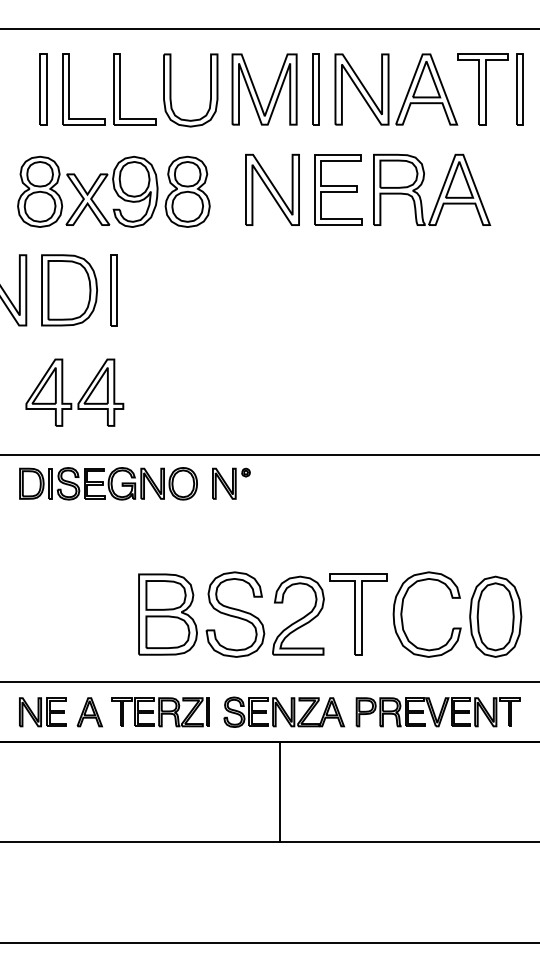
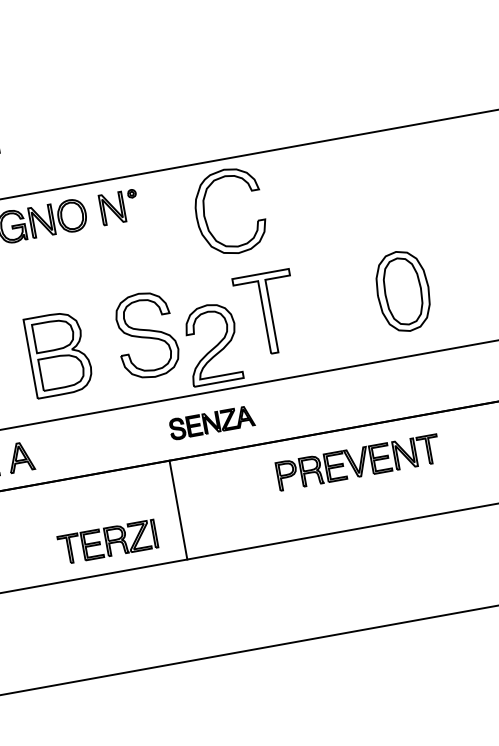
part: (167, 614) -> (58, 354), moved
part: (402, 614) -> (205, 215), moved
part: (298, 615) -> (212, 343), moved
part: (283, 711) -> (211, 422), size x0.7
part: (160, 712) -> (107, 542), moved
part: (437, 712) -> (357, 462), moved
line: (279, 792) -> (178, 510), moved

